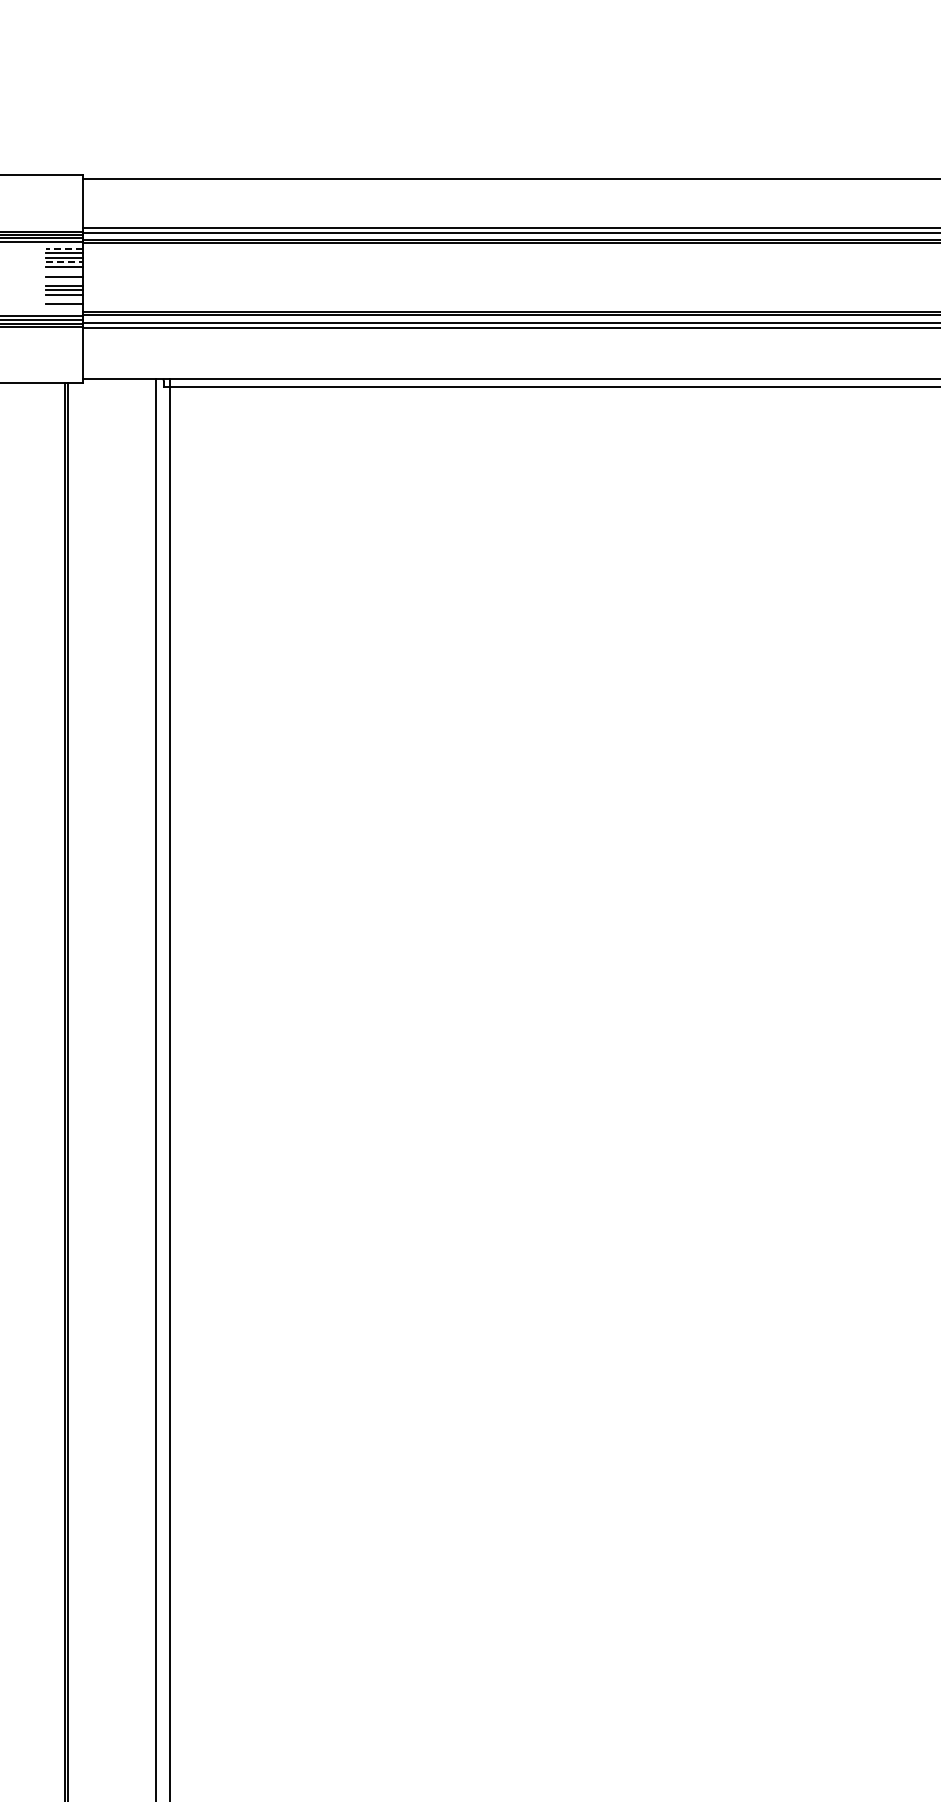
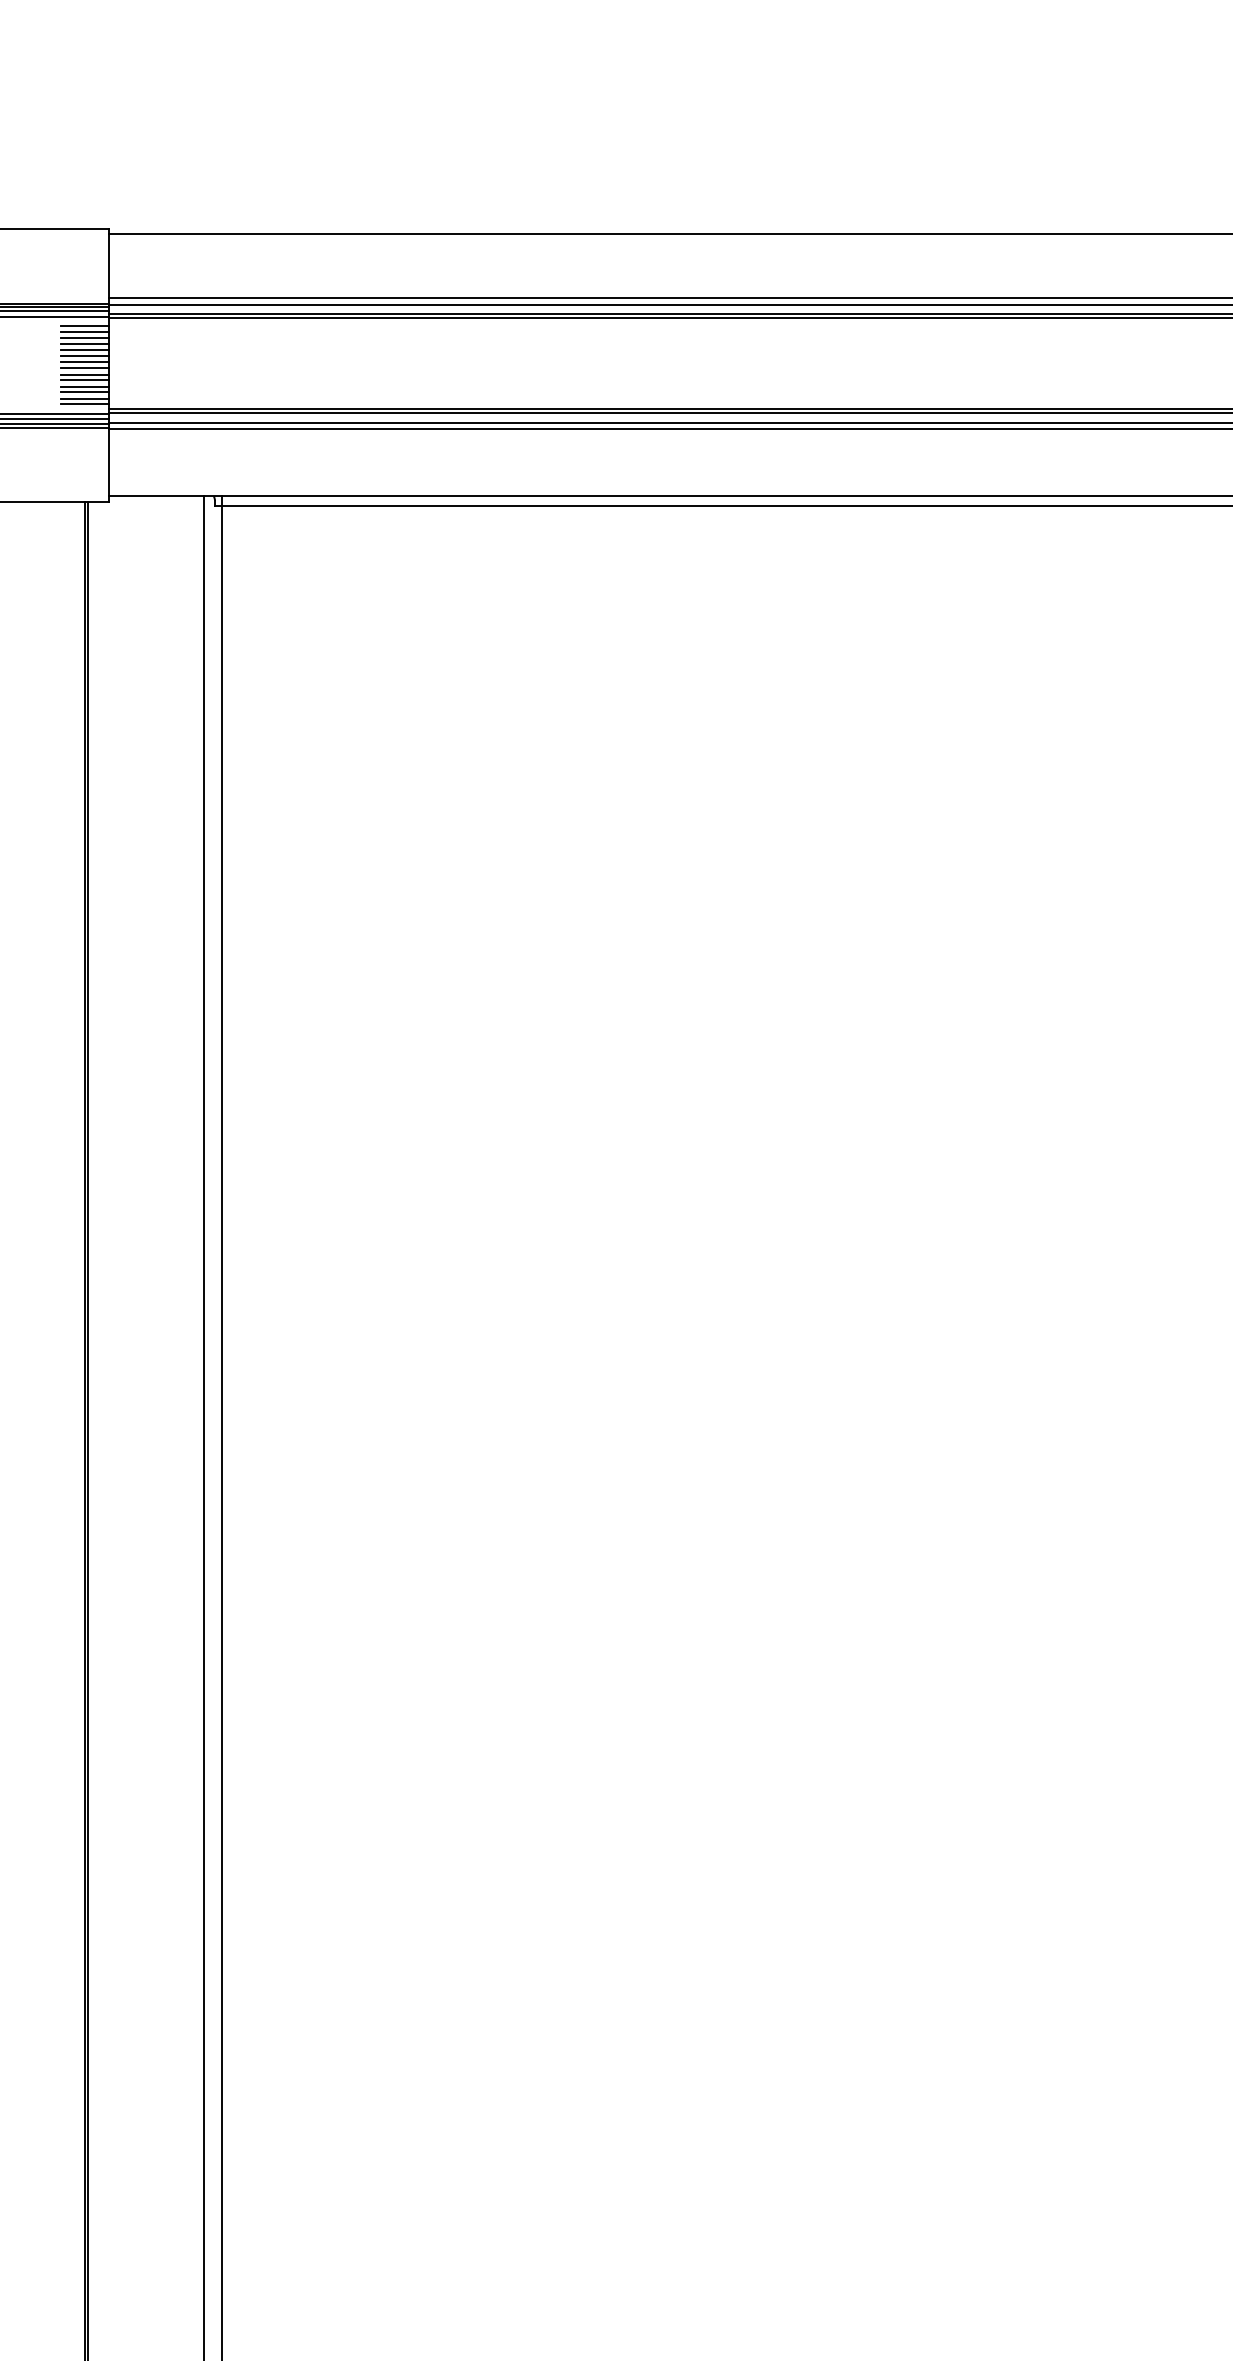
line: (64, 248) -> (84, 325), dashed -> solid
line: (65, 262) -> (85, 343), dashed -> solid
line: (64, 271) -> (84, 355), added
line: (64, 280) -> (84, 367), added
line: (64, 299) -> (84, 392), added
line: (64, 308) -> (84, 404), added

